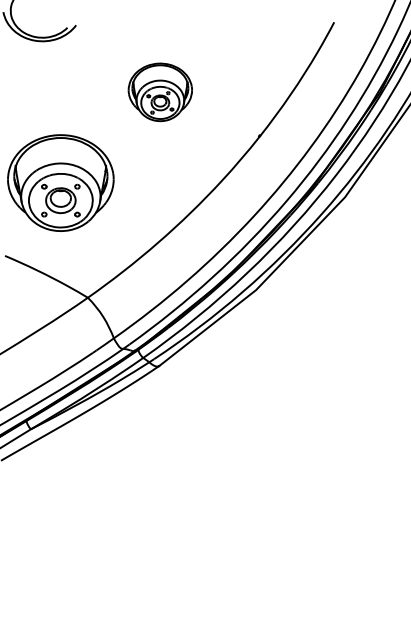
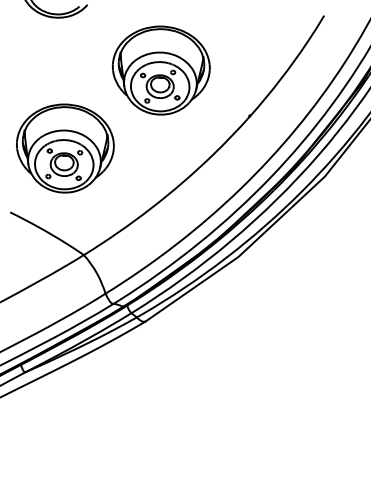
part: (160, 92) -> (161, 70), size x1.67

